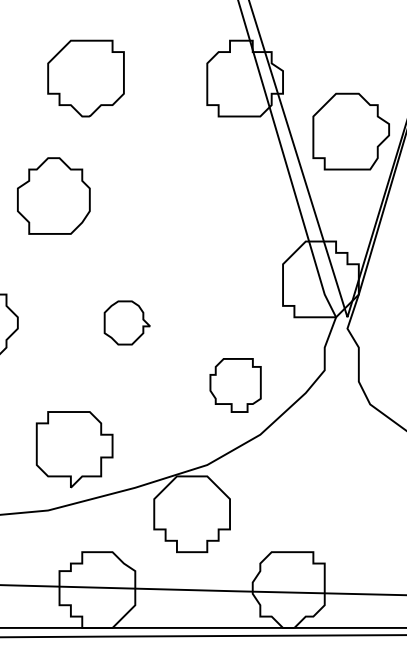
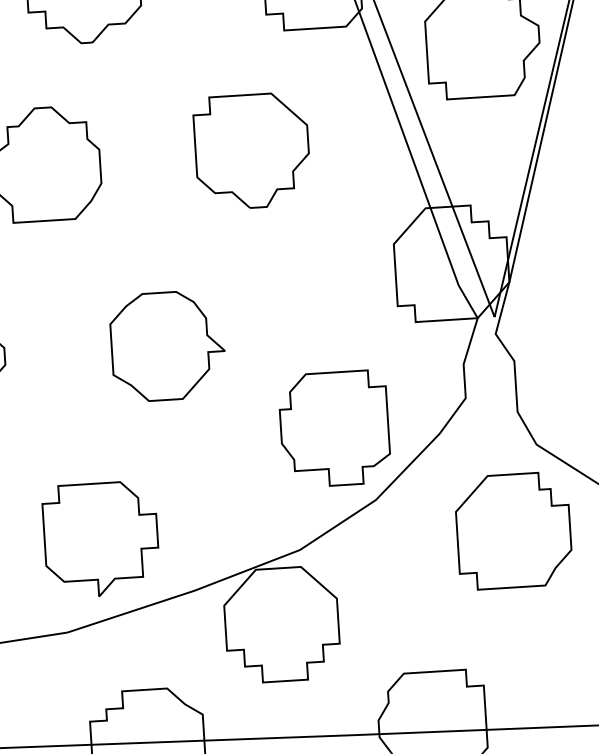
part: (191, 195) -> (251, 150), added
part: (126, 322) -> (166, 345), size x1.67
part: (235, 385) -> (334, 429), size x1.43
part: (350, 460) -> (512, 529), added

